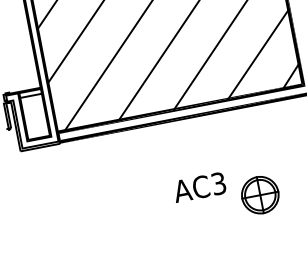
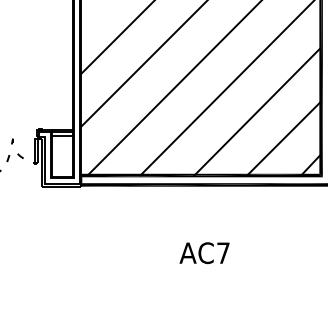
text: (218, 184) -> (223, 253), AC3 -> AC7
part: (260, 195) -> (260, 271), removed

